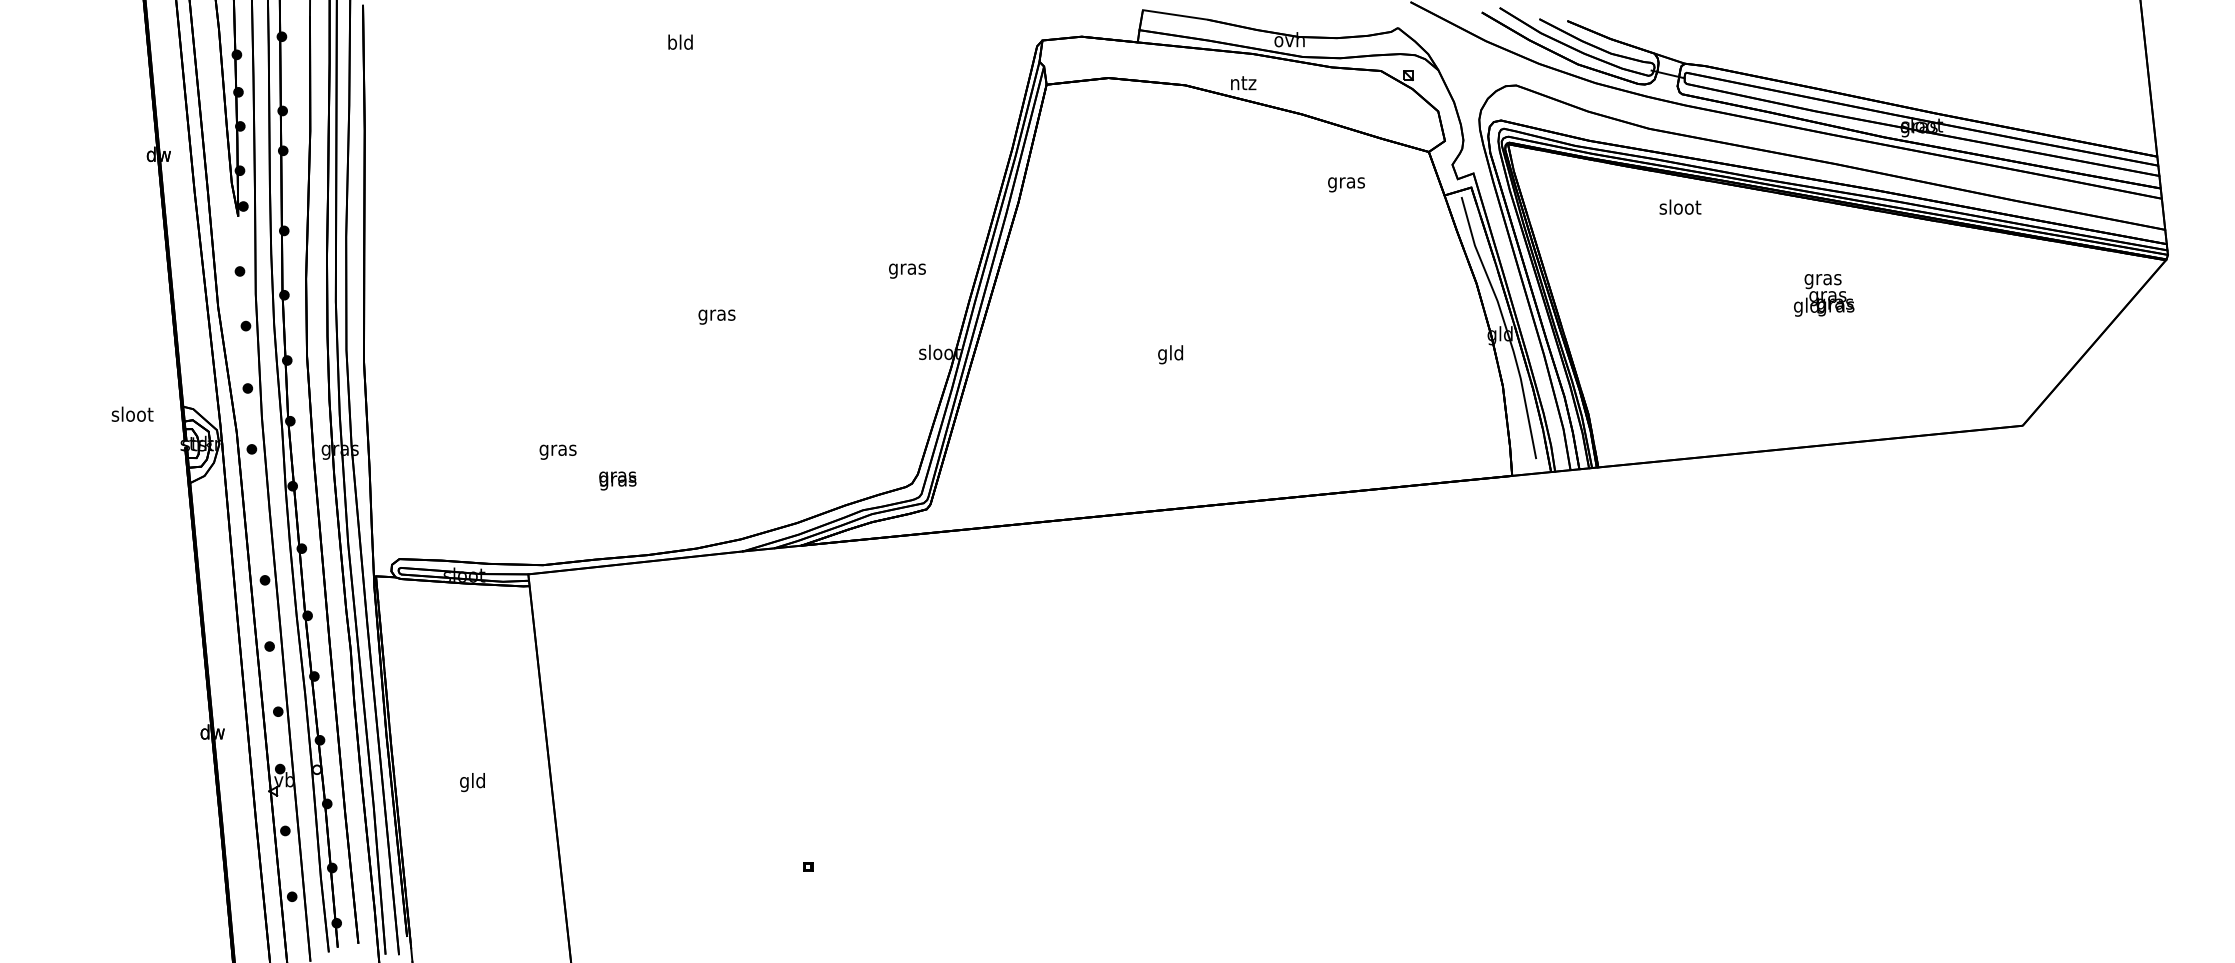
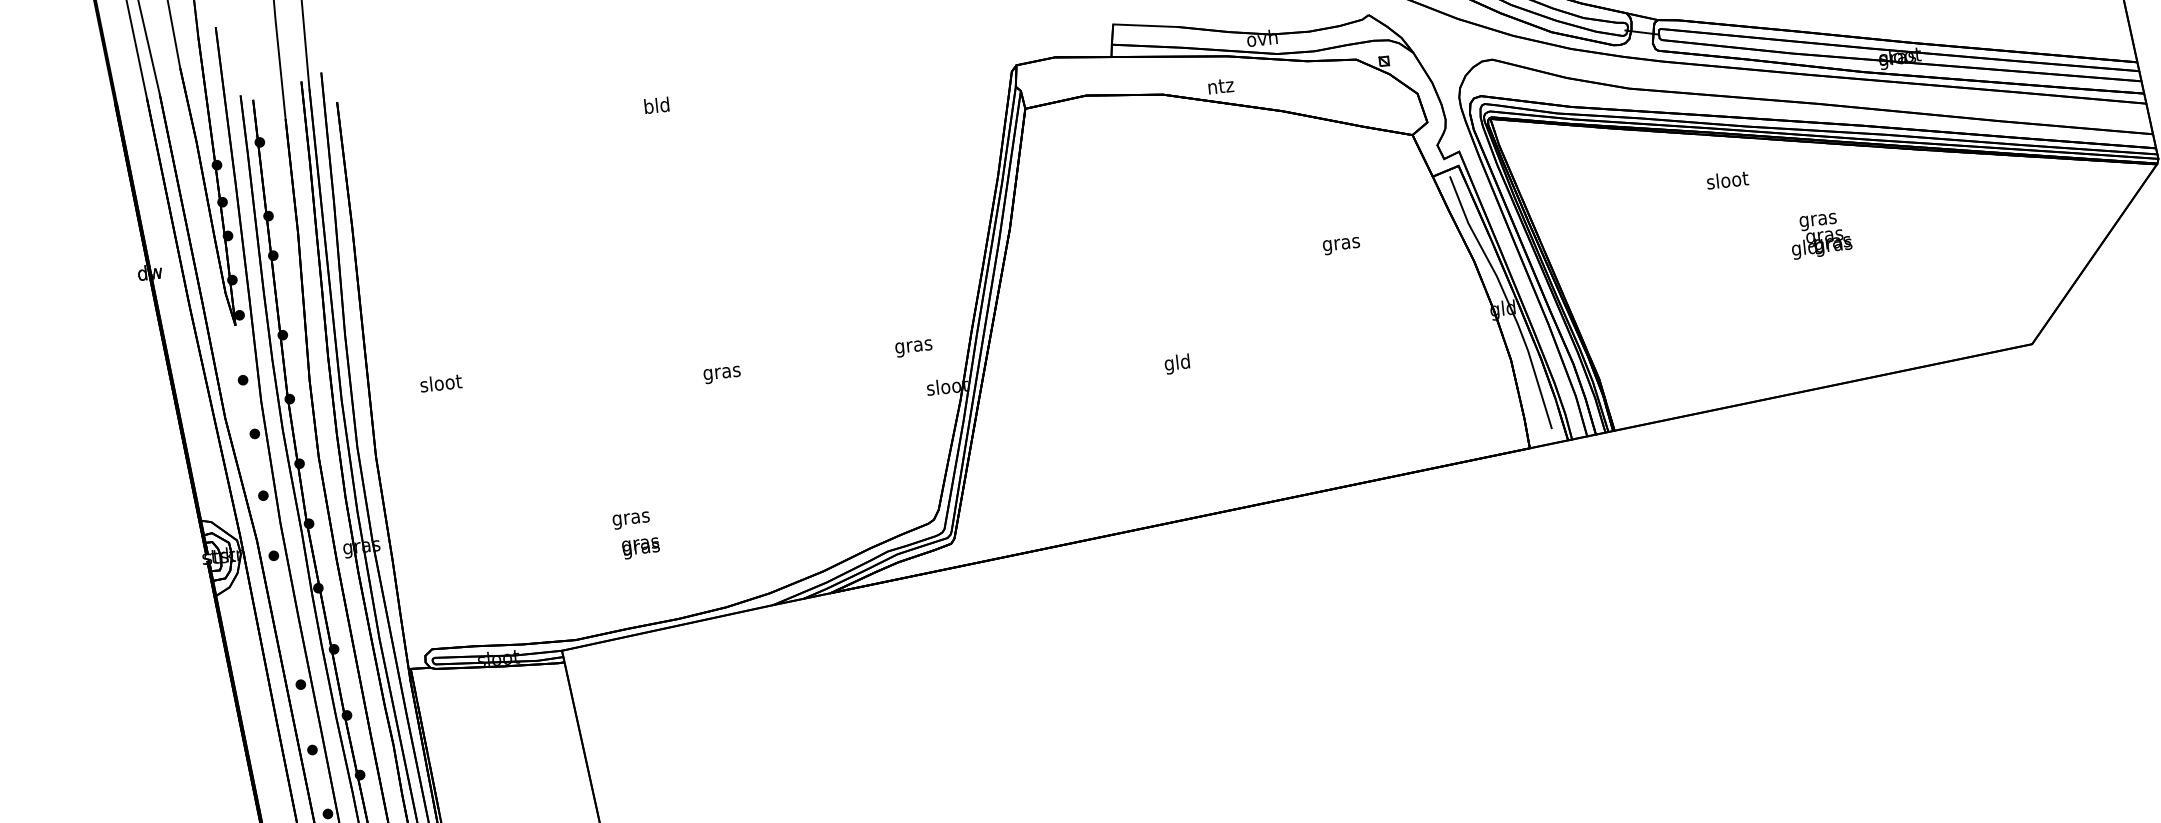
text: (1346, 184) -> (1341, 245), moved
text: (1680, 206) -> (1727, 179), moved
text: (907, 270) -> (913, 347), moved
text: (132, 413) -> (440, 382), moved
text: (557, 451) -> (630, 519), moved

